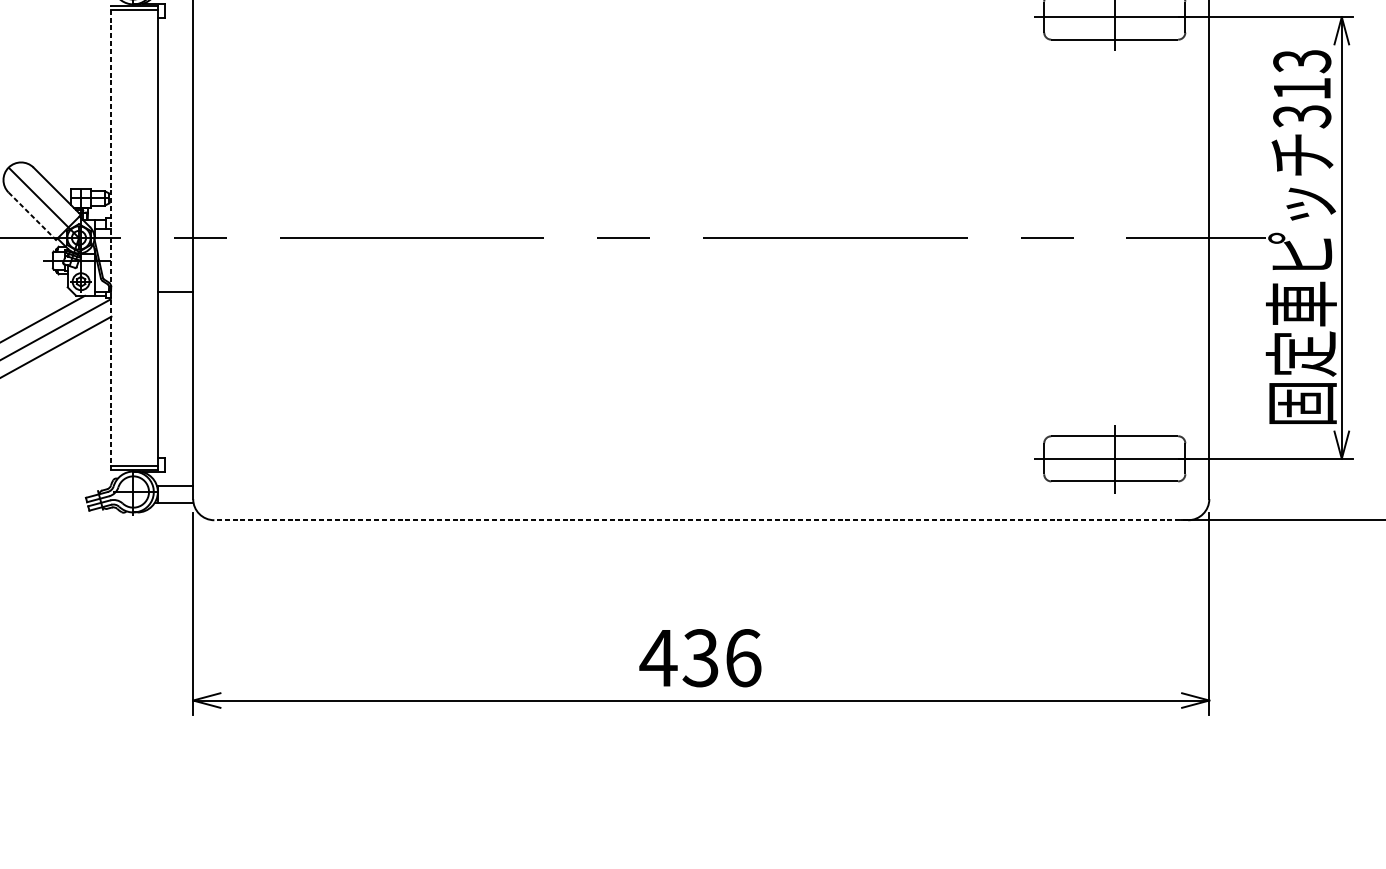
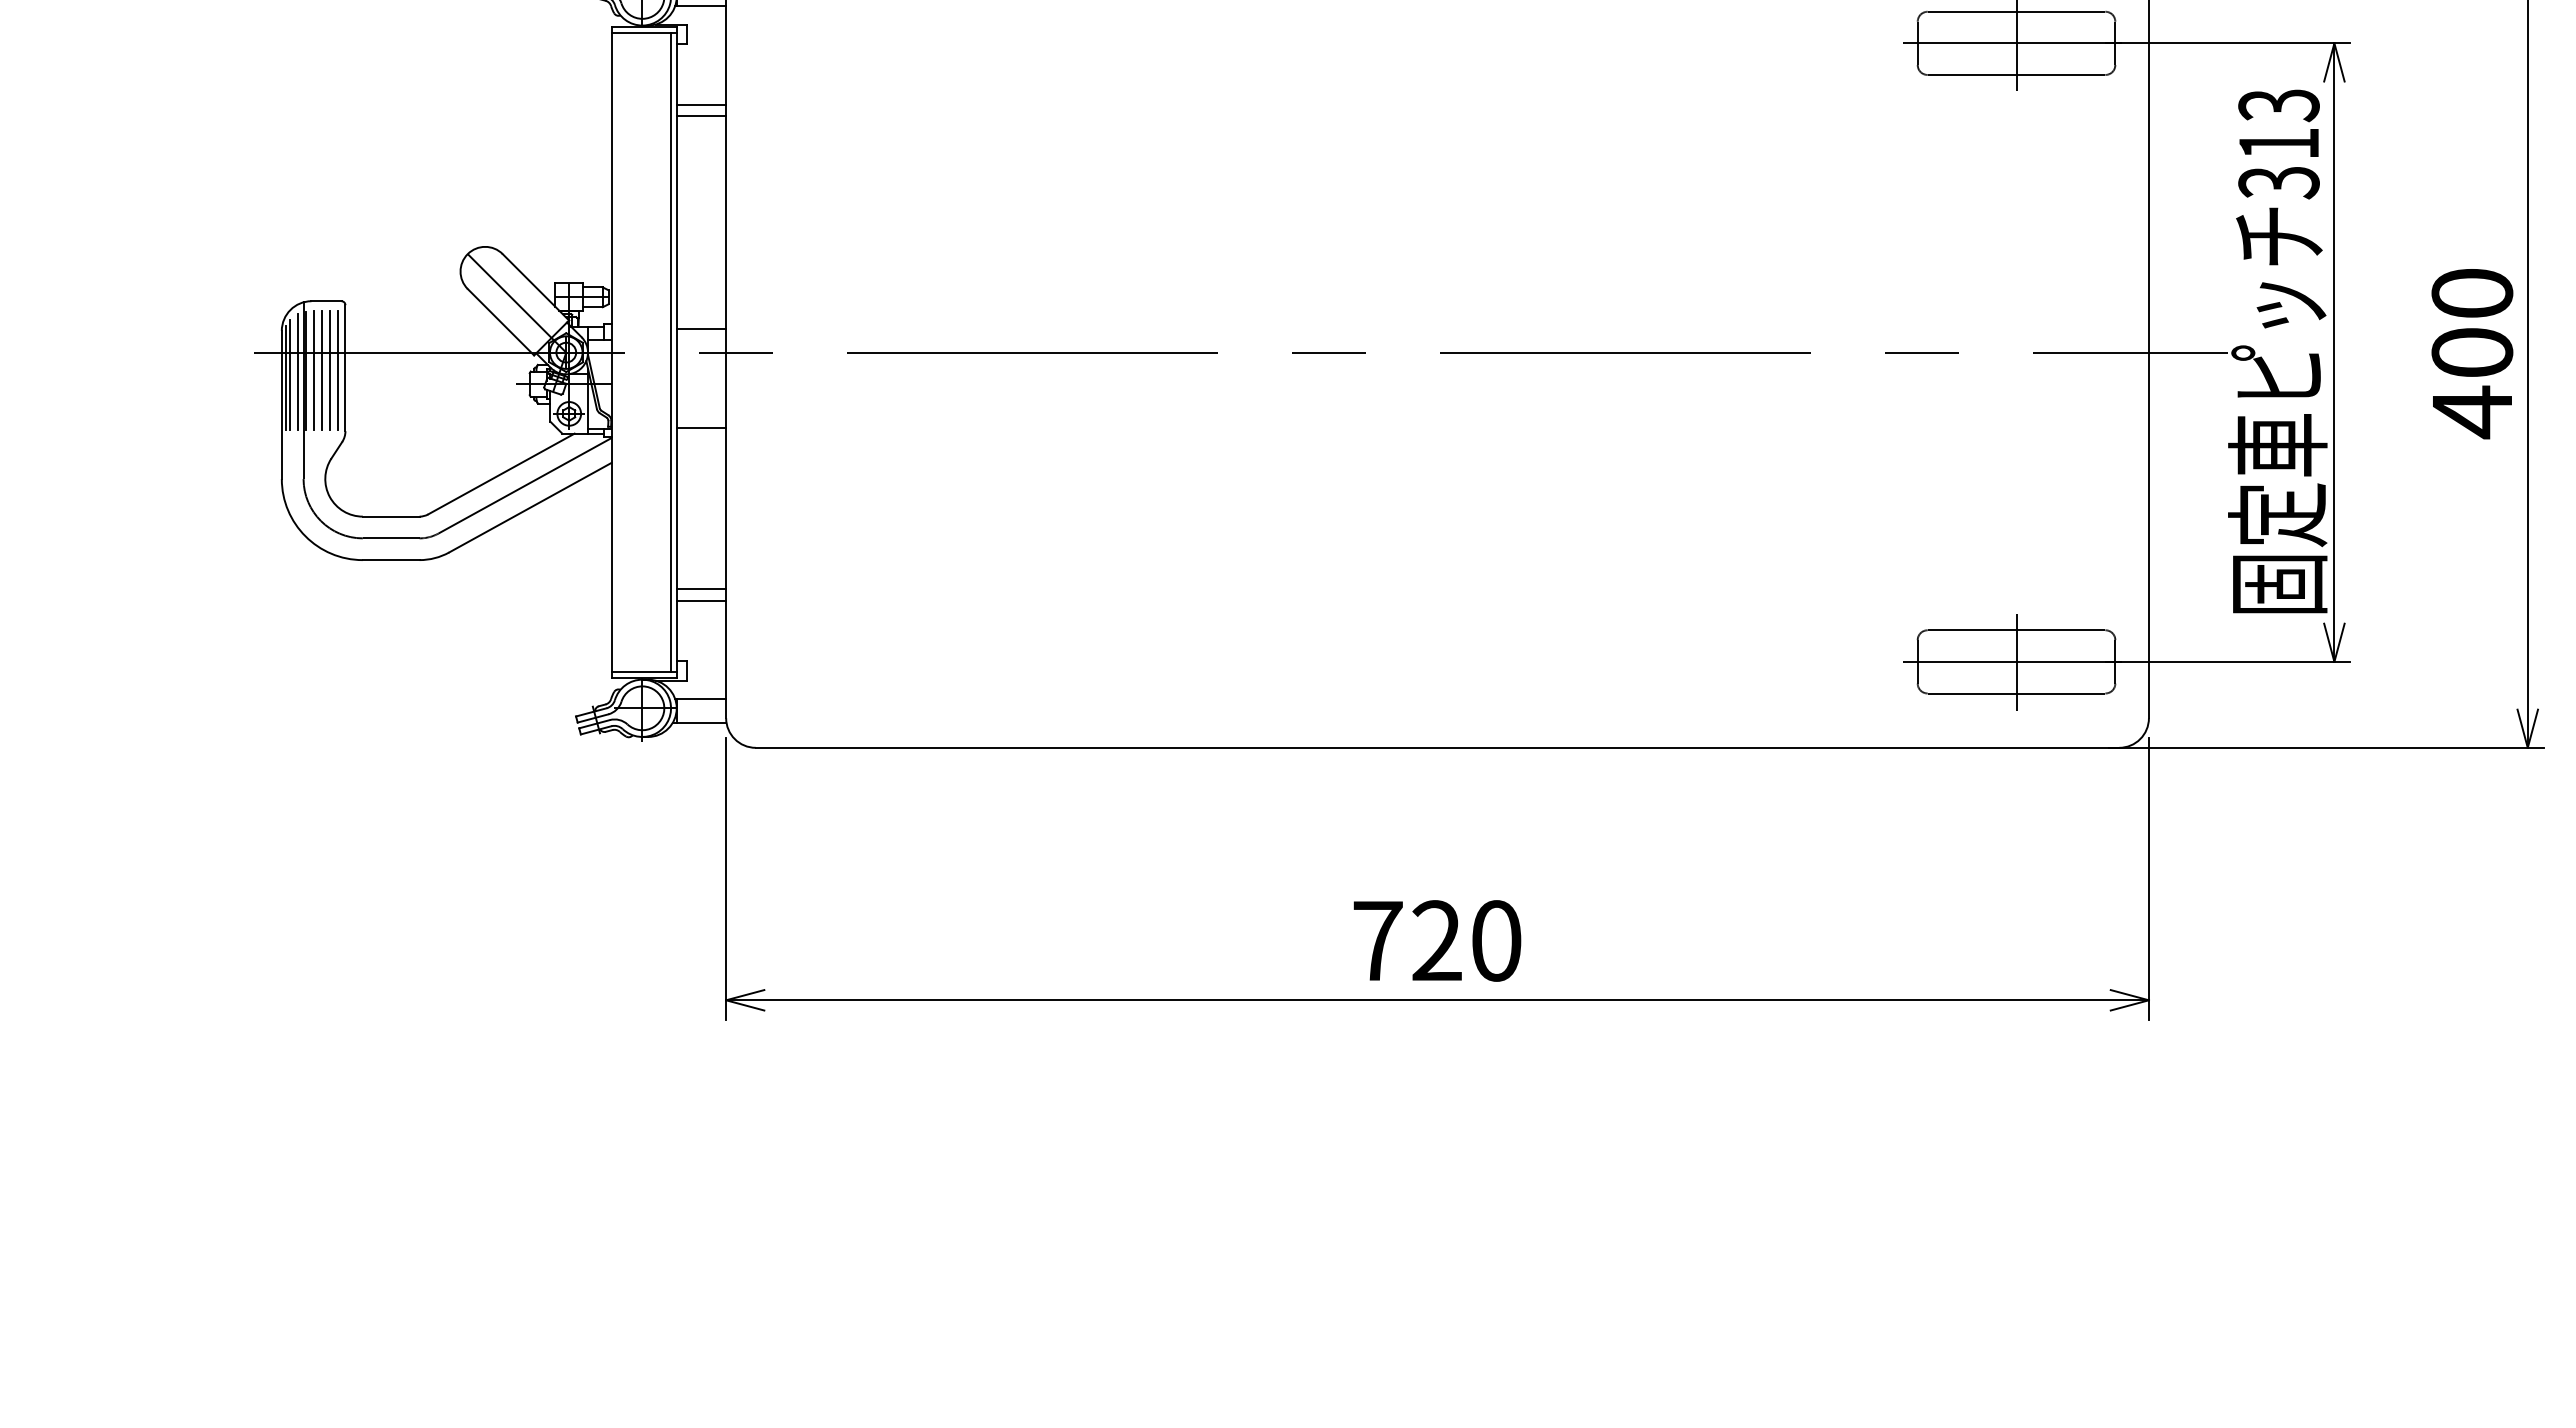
line: (175, 60) -> (701, 104), added
line: (175, 69) -> (701, 116), added
line: (32, 216) -> (500, 322), dashed -> solid
line: (175, 220) -> (701, 328), added
line: (111, 237) -> (611, 352), dashed -> solid
line: (154, 237) -> (671, 352), added
line: (175, 406) -> (701, 588), added
line: (175, 415) -> (701, 600), added
line: (701, 519) -> (1437, 747), dashed -> solid
text: (699, 657) -> (1435, 940), 436 -> 720

